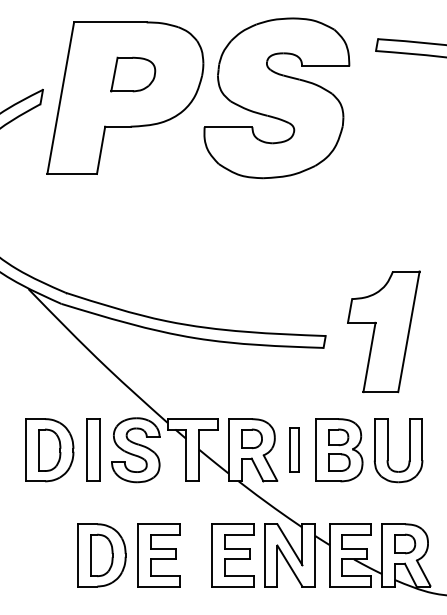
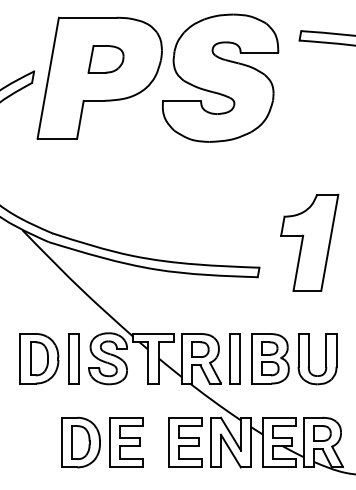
part: (383, 331) -> (309, 242), moved
part: (294, 449) -> (234, 358), size x1.43

